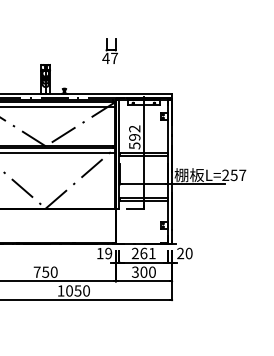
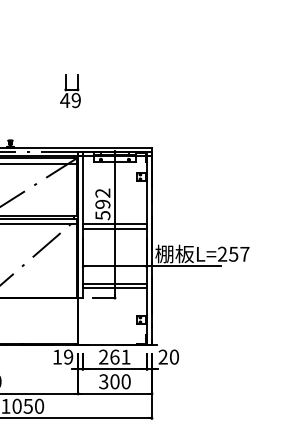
text: (114, 58) -> (76, 100), 47 -> 49

